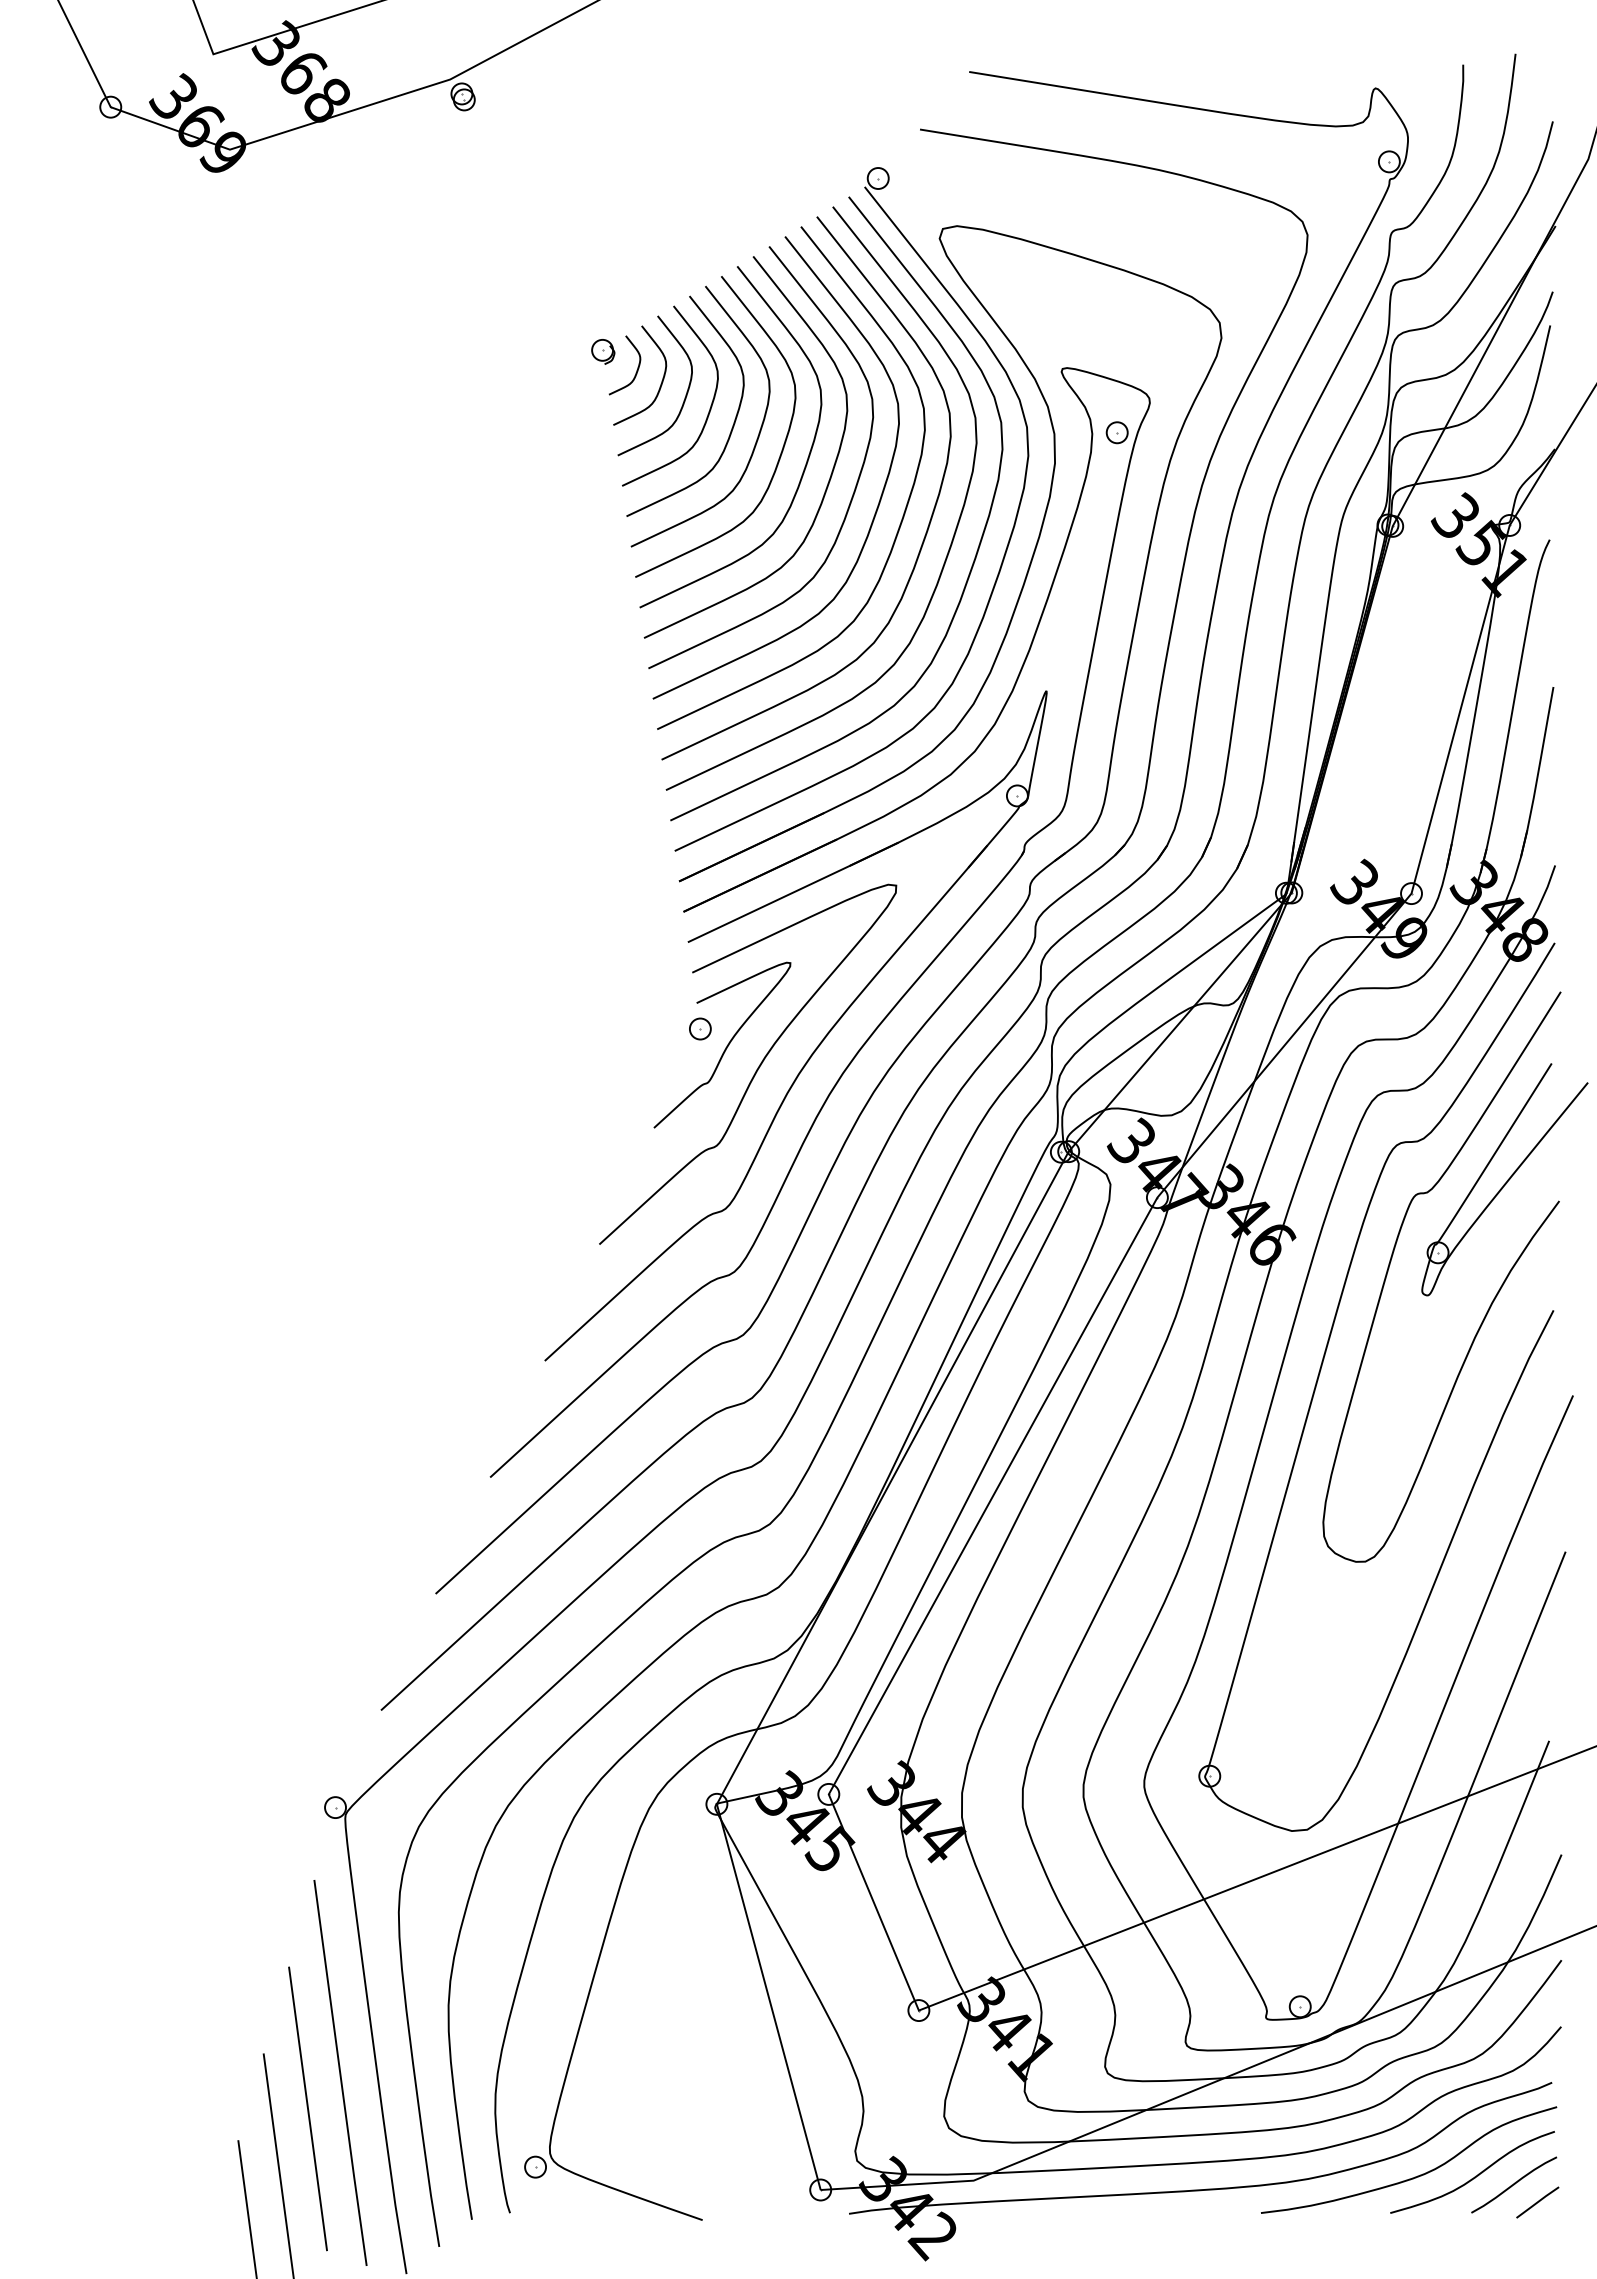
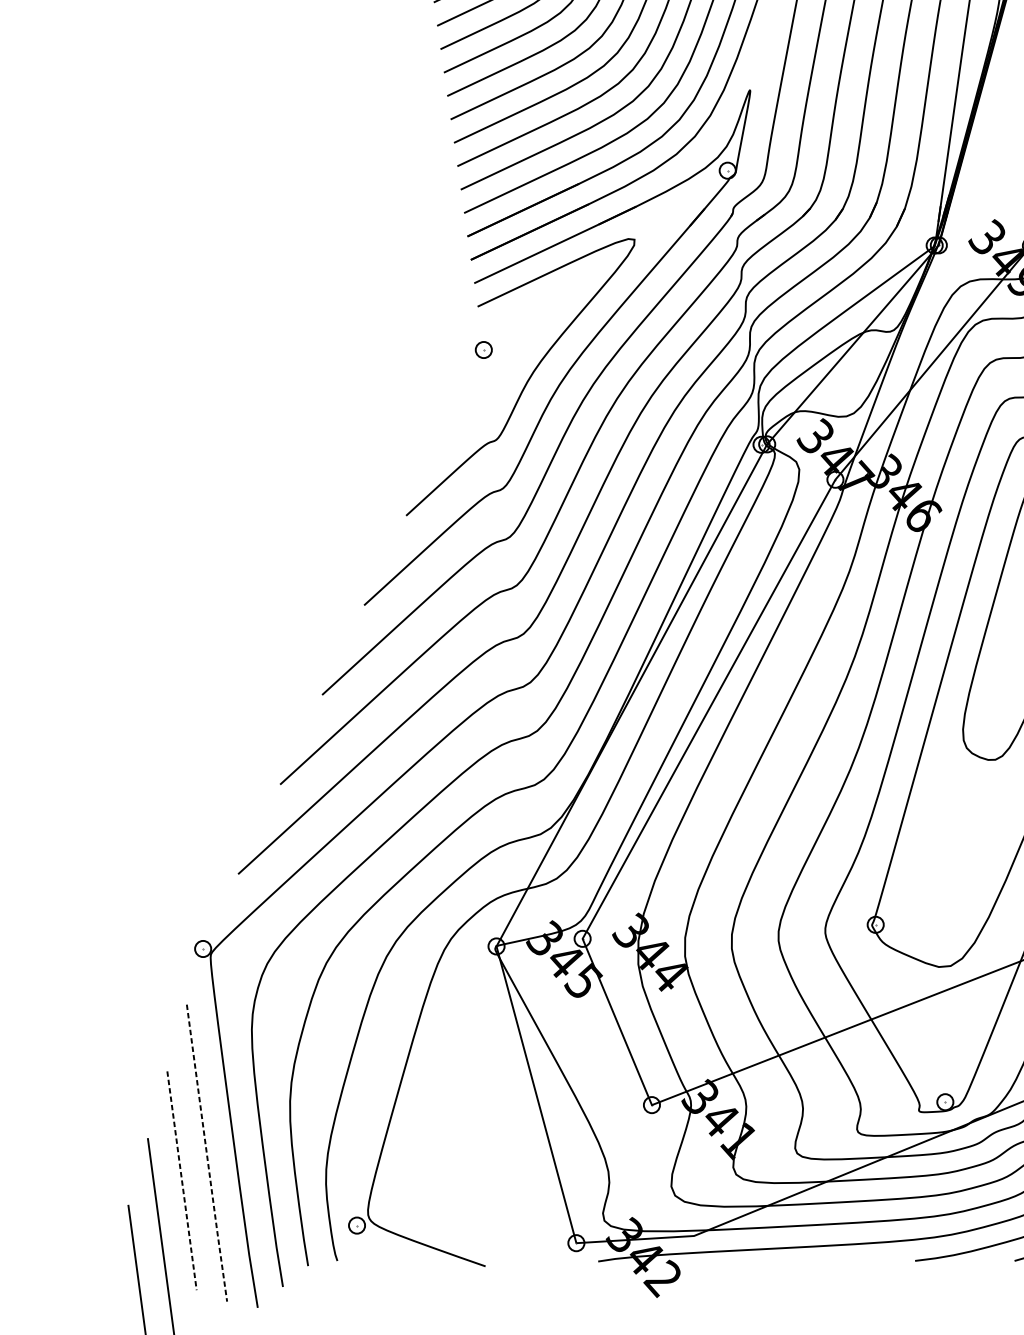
curve: (725, 1047) -> (503, 364), removed
line: (340, 2073) -> (206, 1153), solid -> dashed
line: (308, 2109) -> (182, 1181), solid -> dashed

